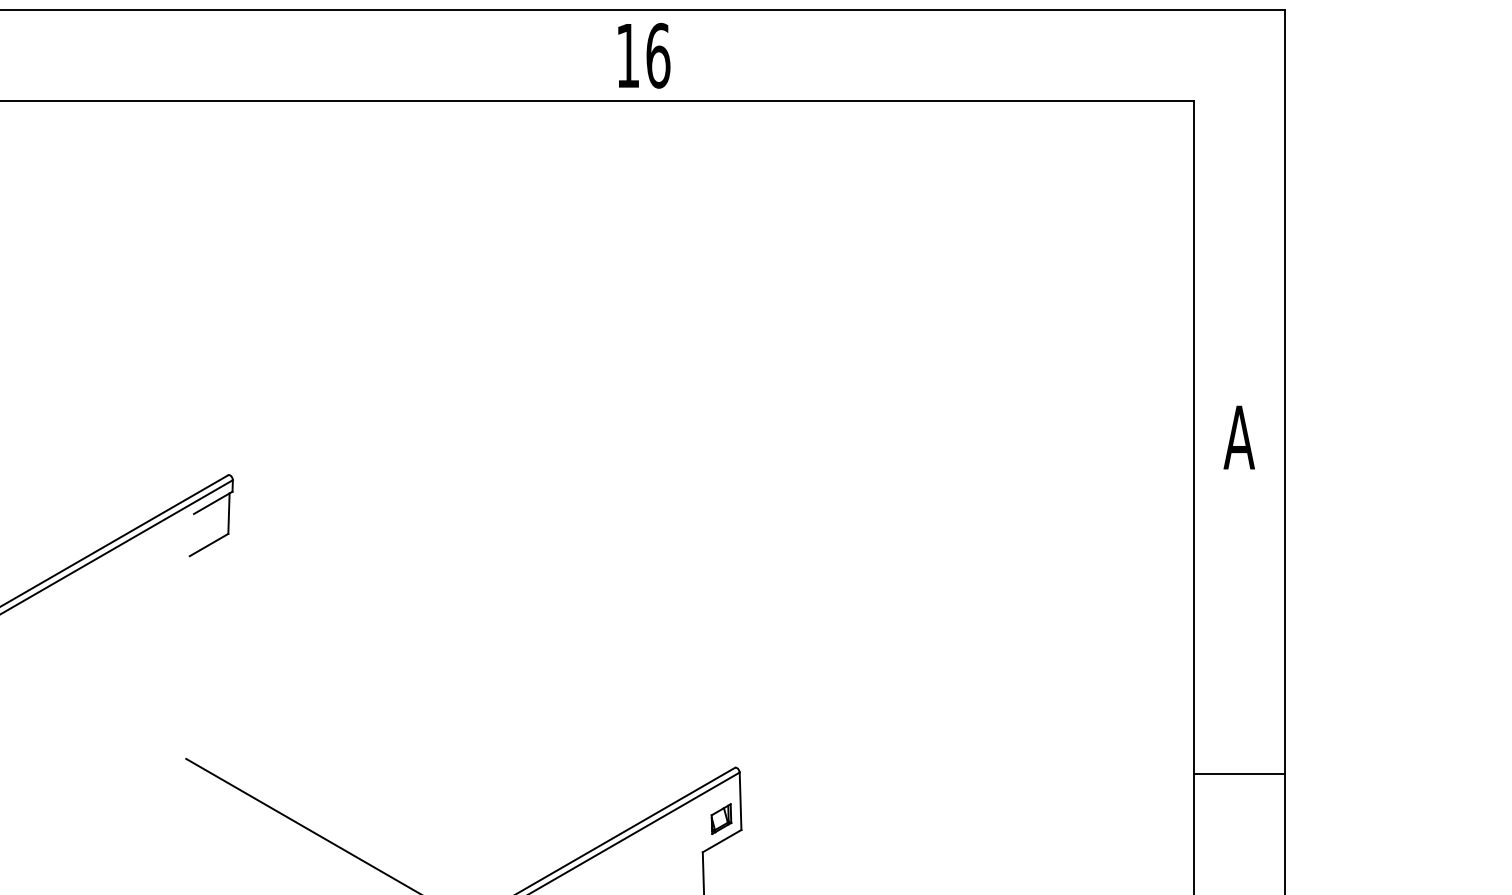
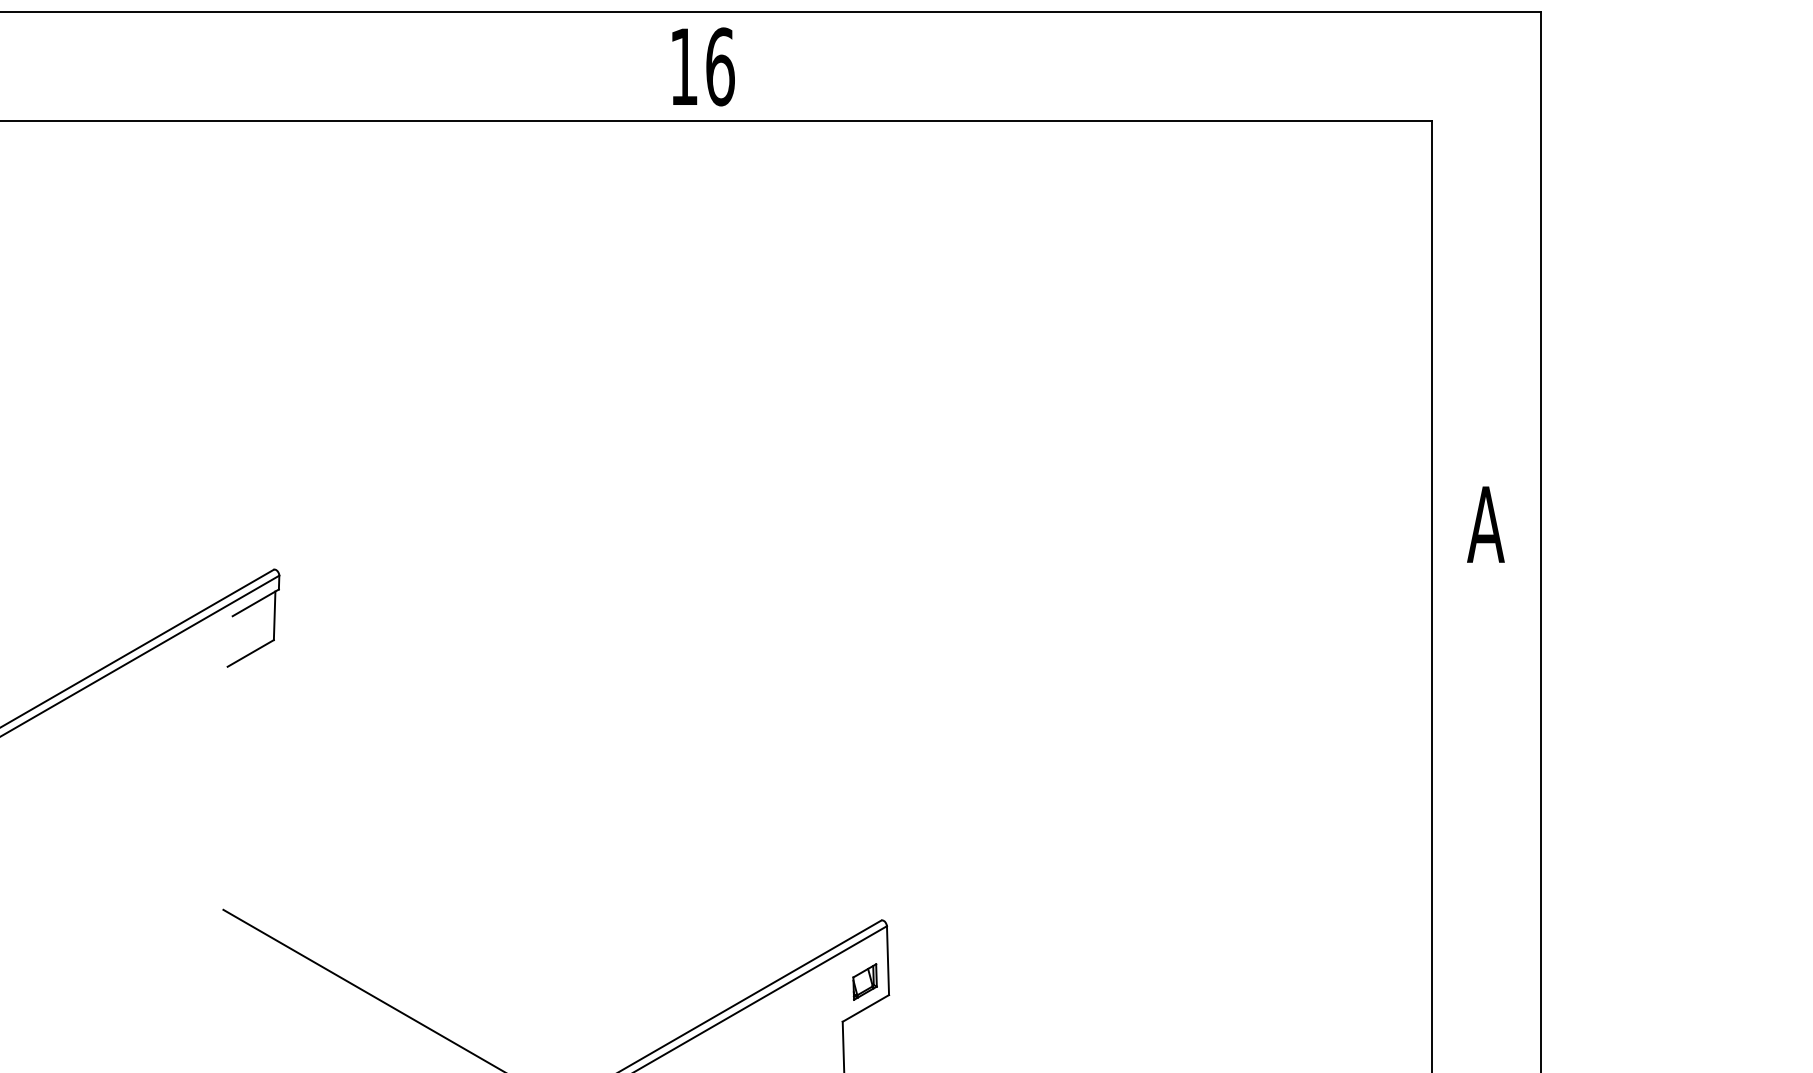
text: (644, 55) -> (703, 66), moved
line: (1238, 773) -> (1485, 927), removed

